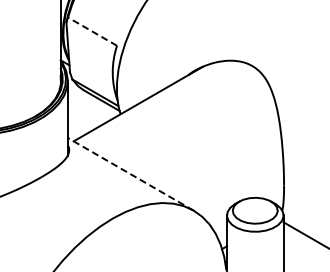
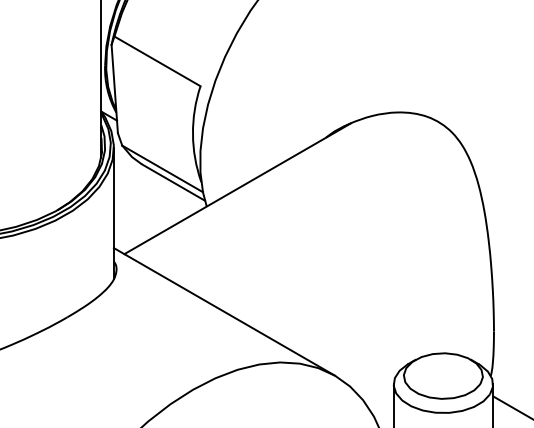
line: (92, 31) -> (157, 61), dashed -> solid
line: (130, 174) -> (224, 312), dashed -> solid

